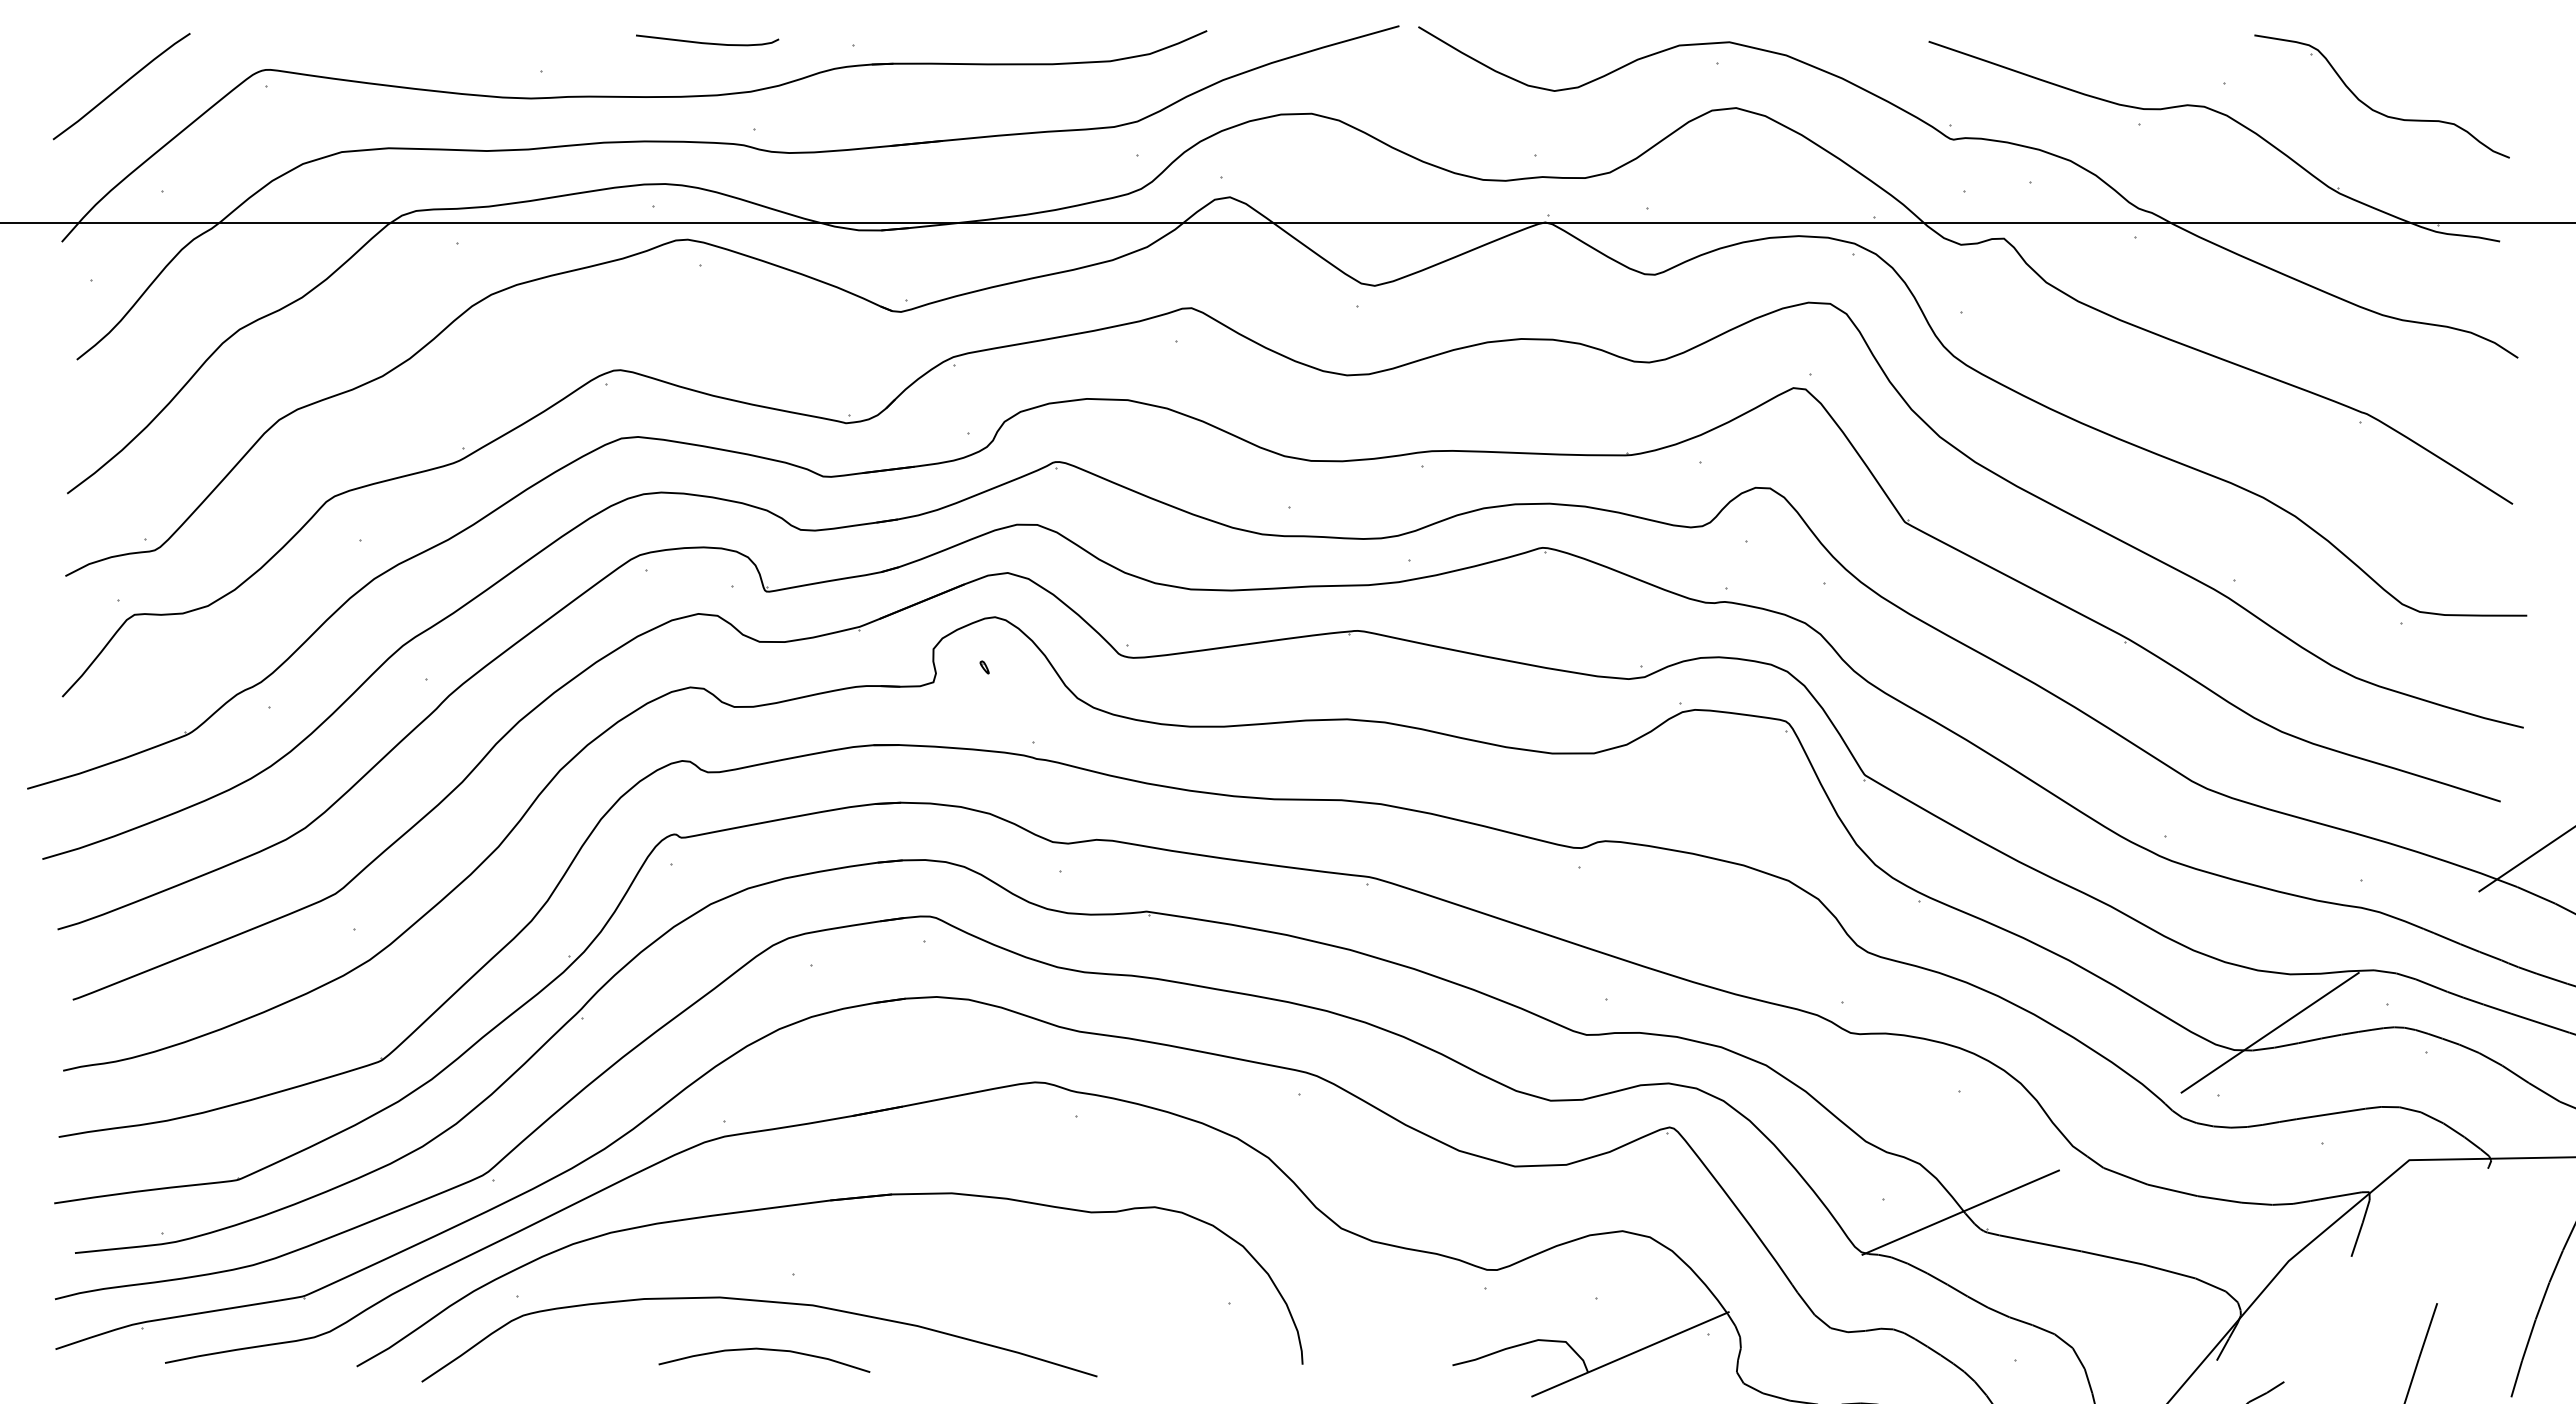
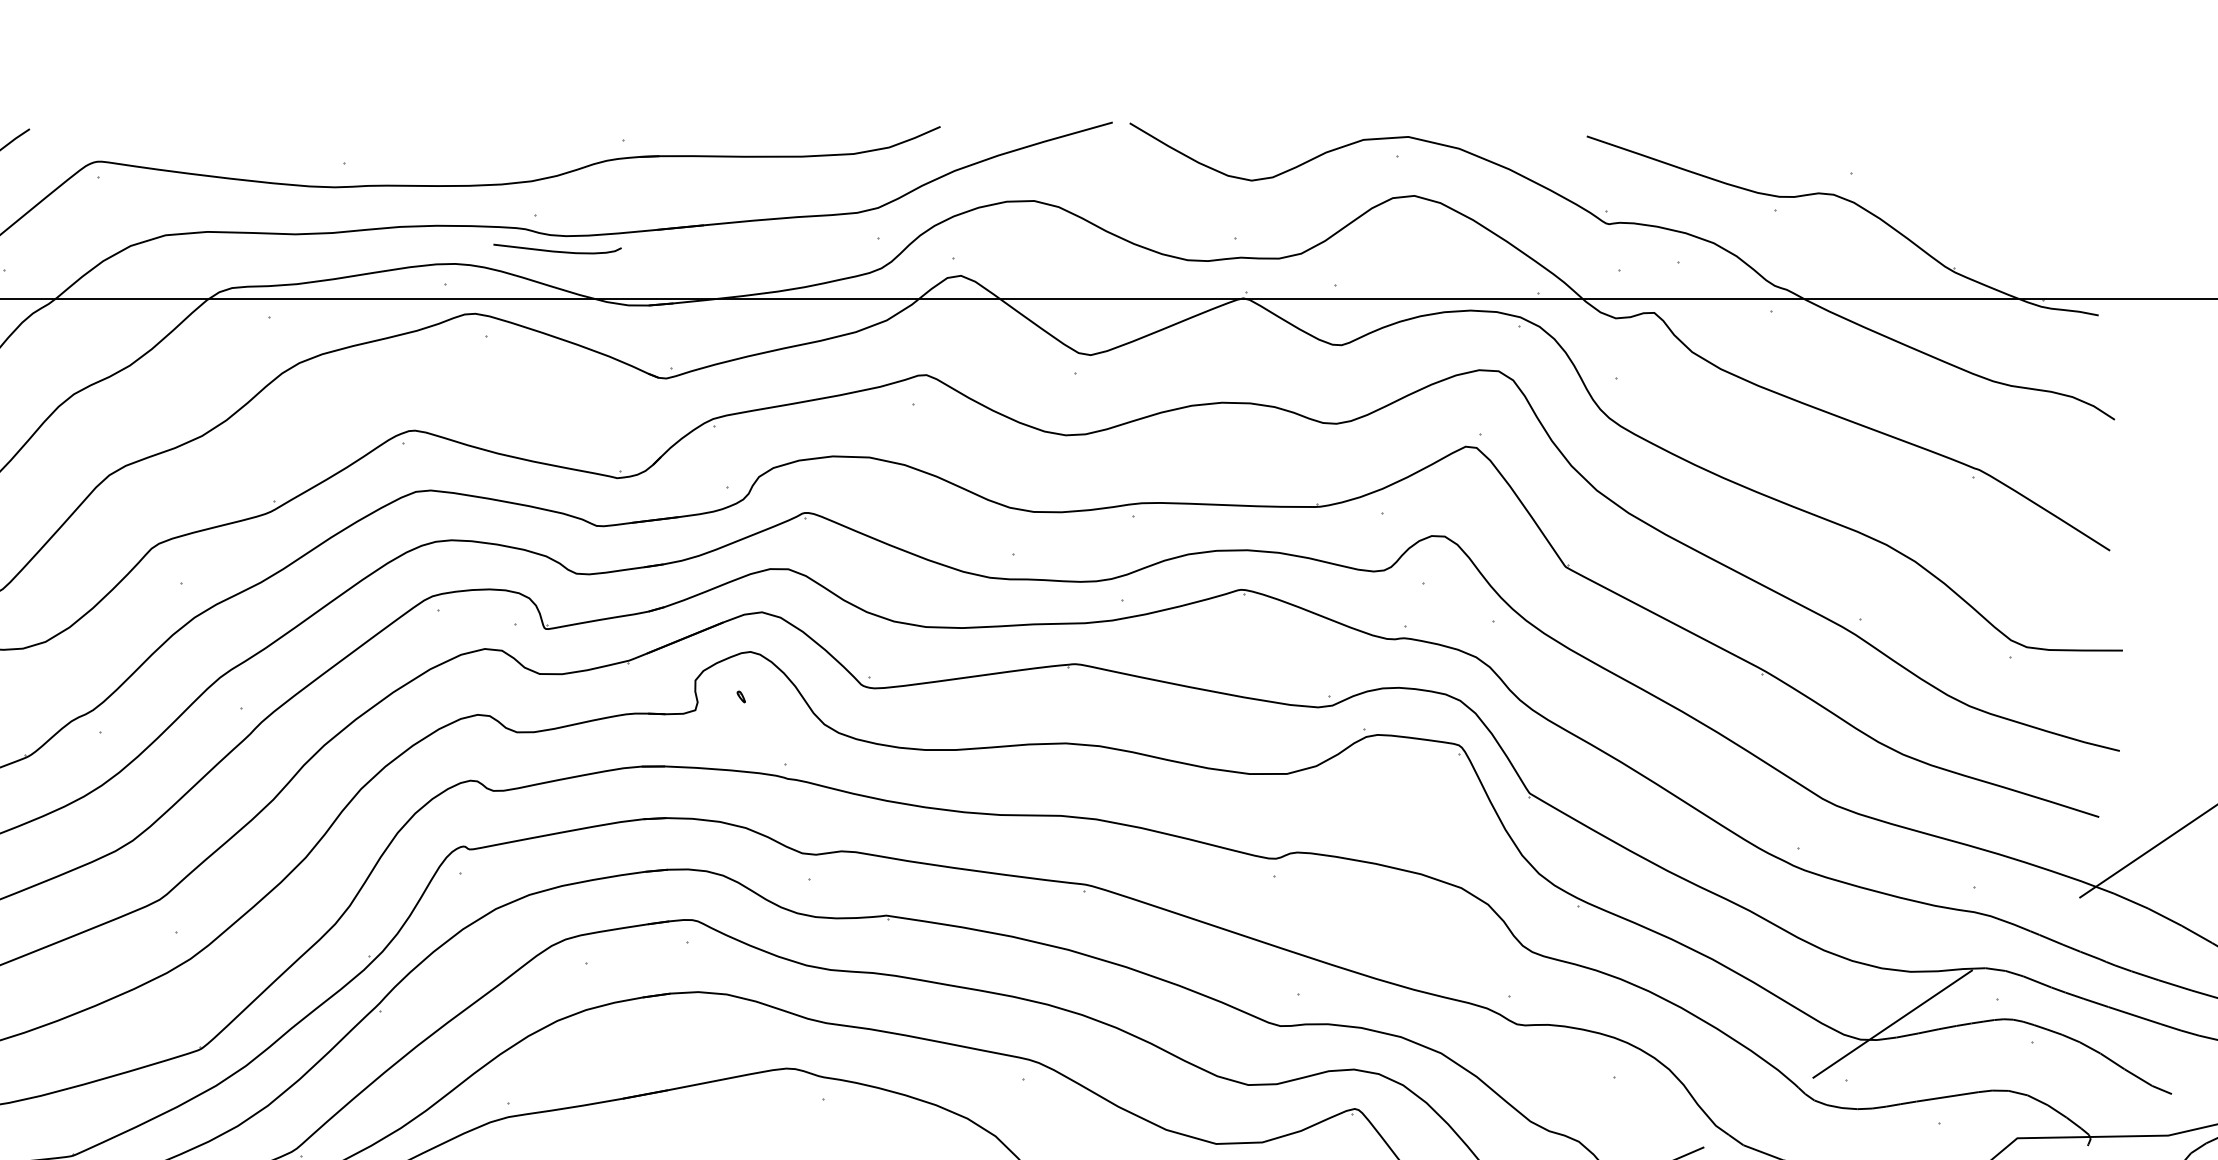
curve: (707, 42) -> (557, 250), moved
part: (2374, 109) -> (1986, 197), removed

